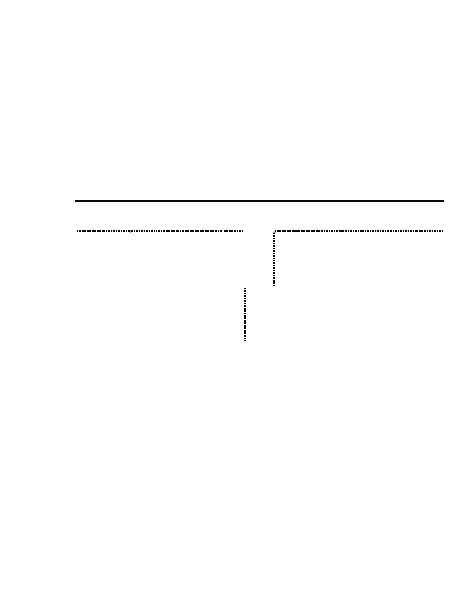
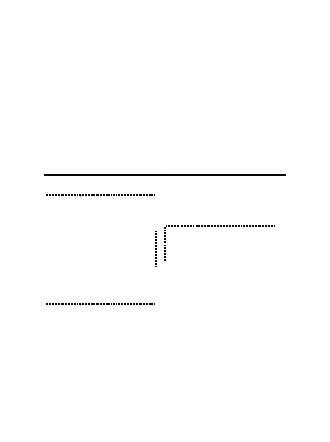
part: (354, 231) -> (218, 226), moved
part: (161, 398) -> (100, 304), added

